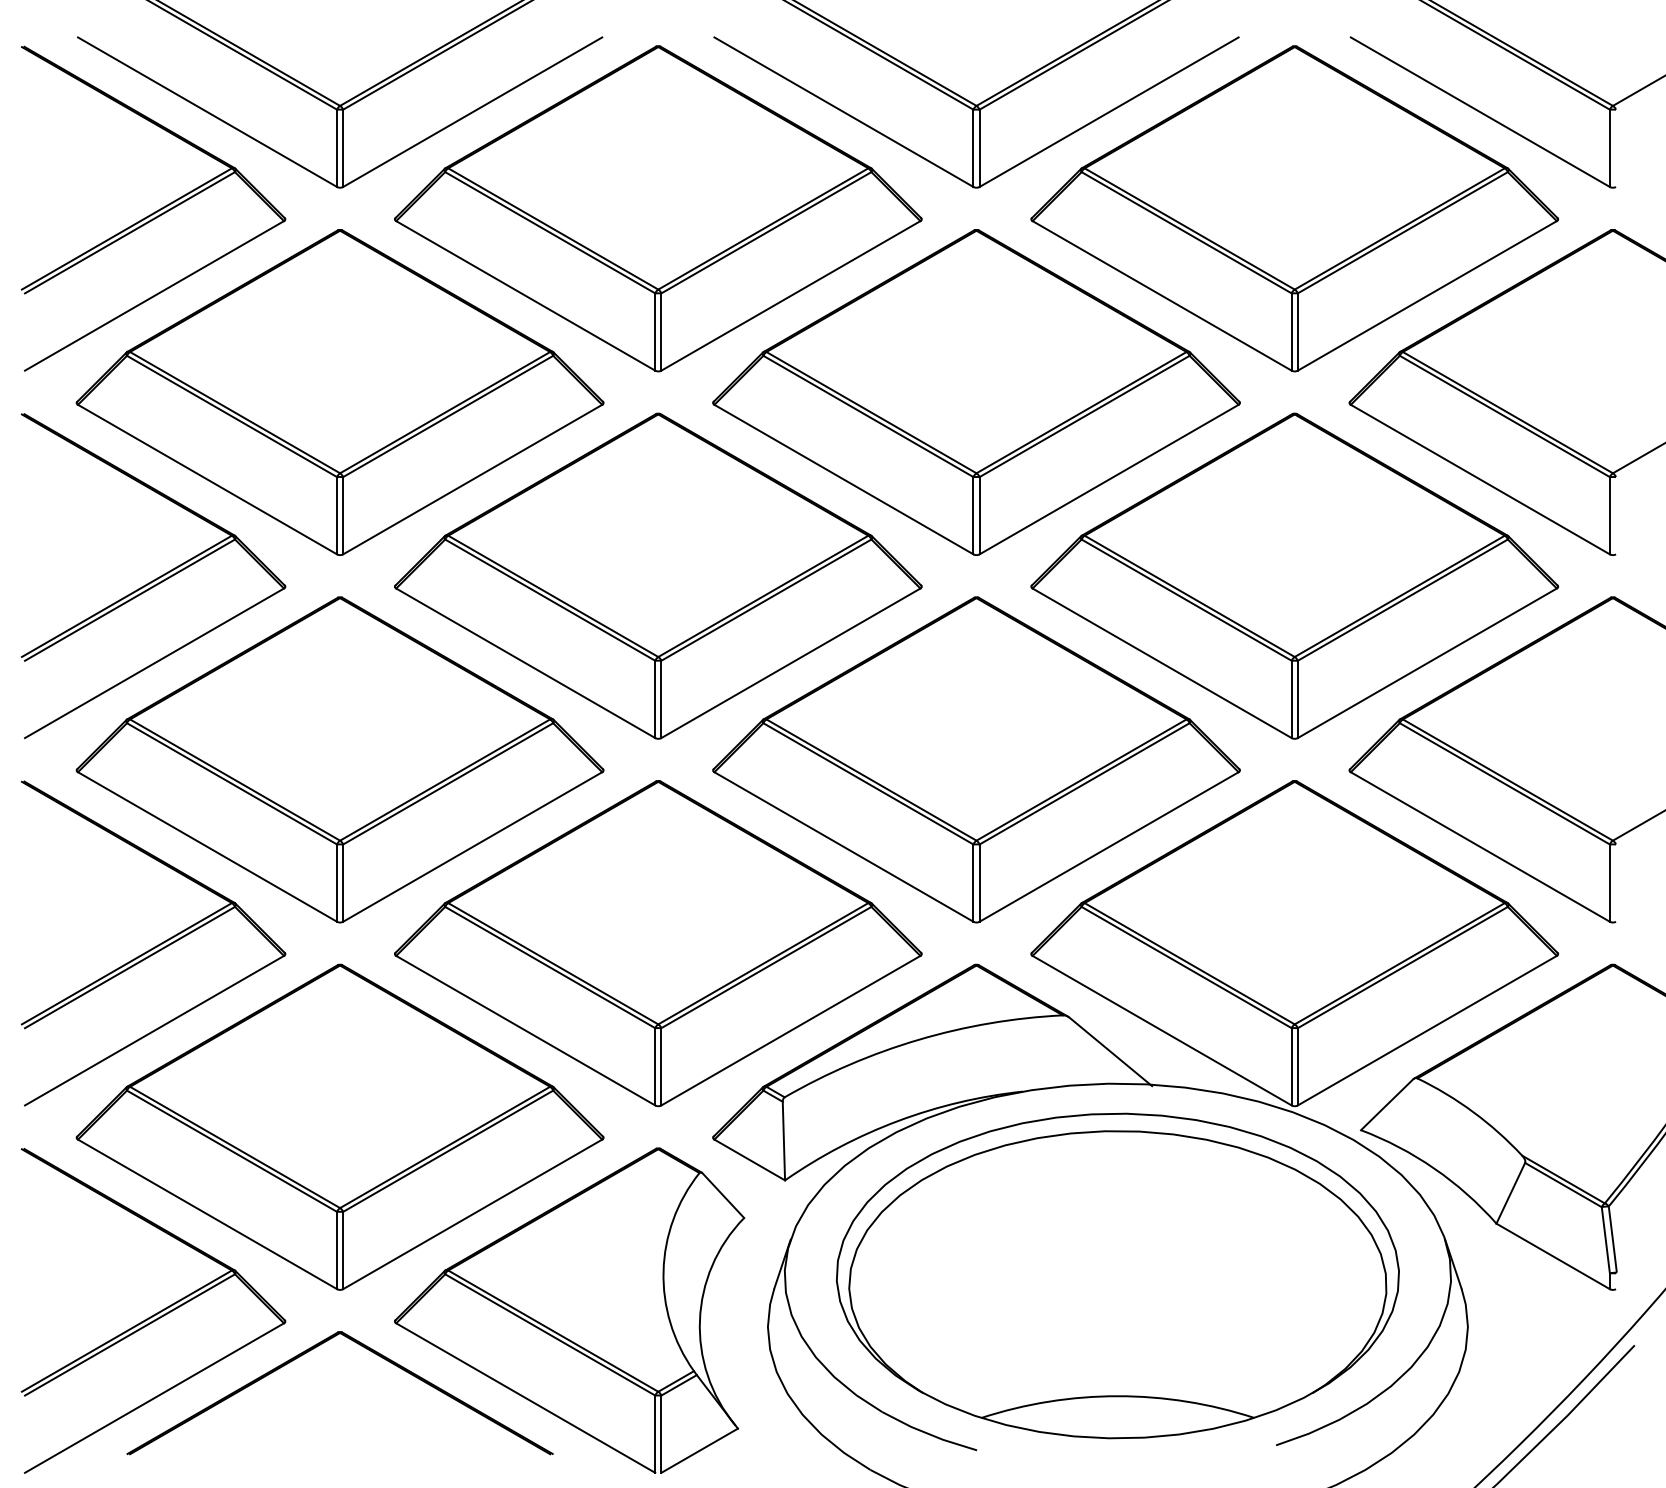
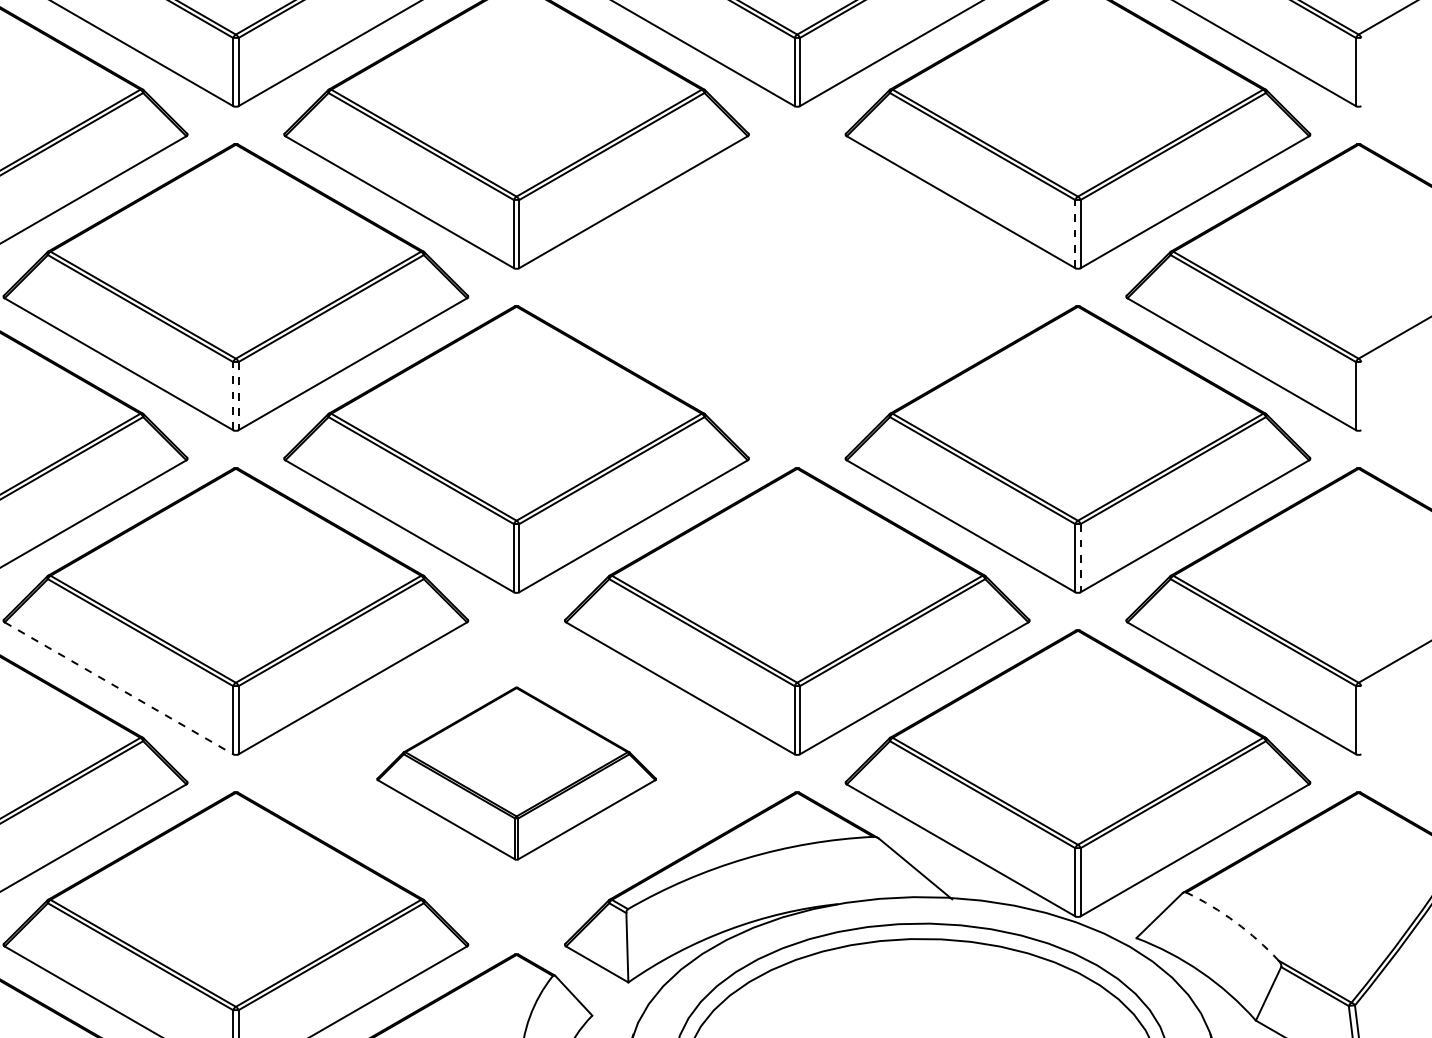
line: (1291, 332) -> (1075, 234), solid -> dashed
part: (976, 392) -> (797, 287), removed
line: (337, 515) -> (233, 395), solid -> dashed
line: (343, 515) -> (238, 395), solid -> dashed
line: (1297, 699) -> (1080, 558), solid -> dashed
line: (207, 847) -> (118, 688), solid -> dashed
part: (658, 943) -> (516, 773), size x0.6
arc: (1473, 1112) -> (1235, 922), solid -> dashed

